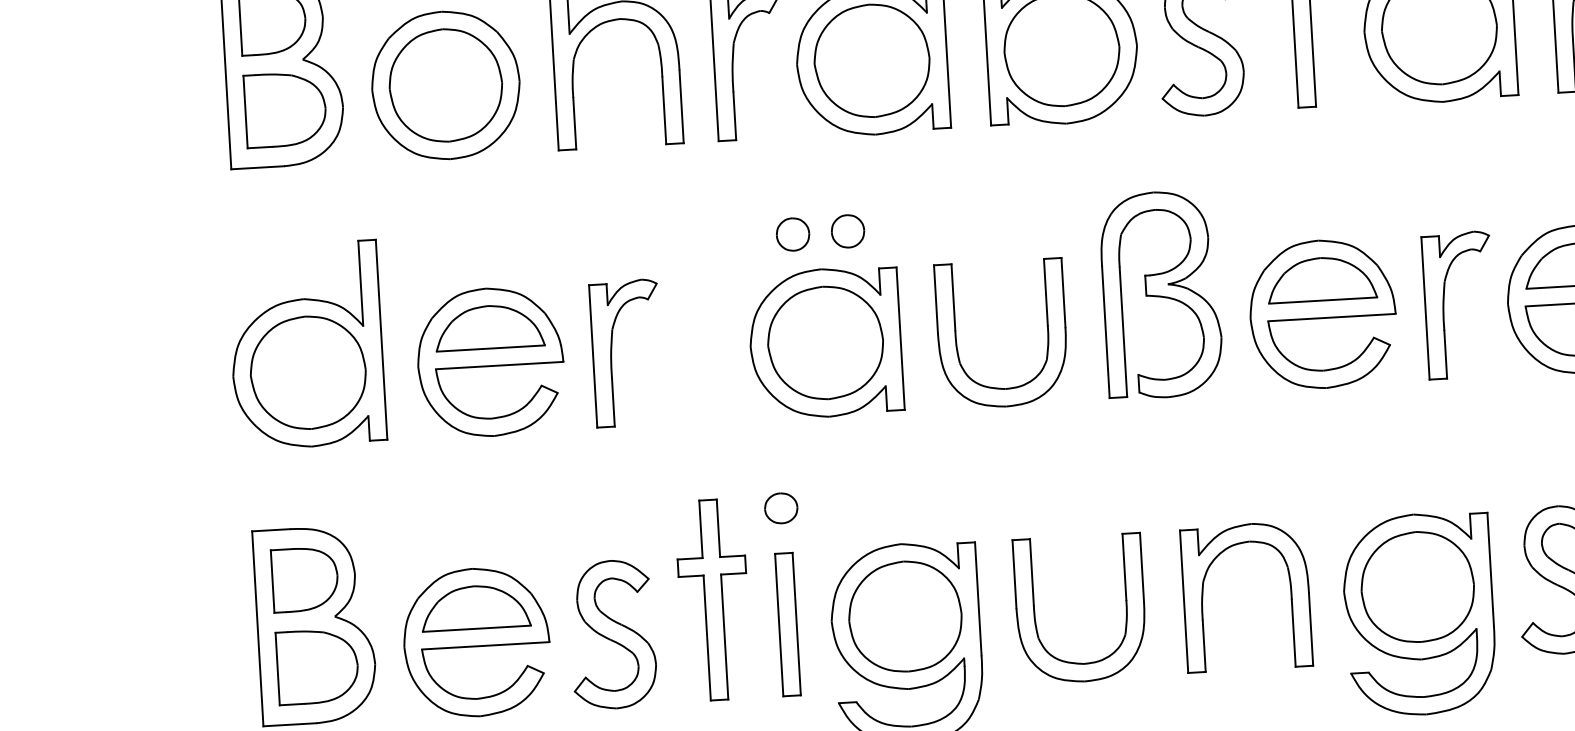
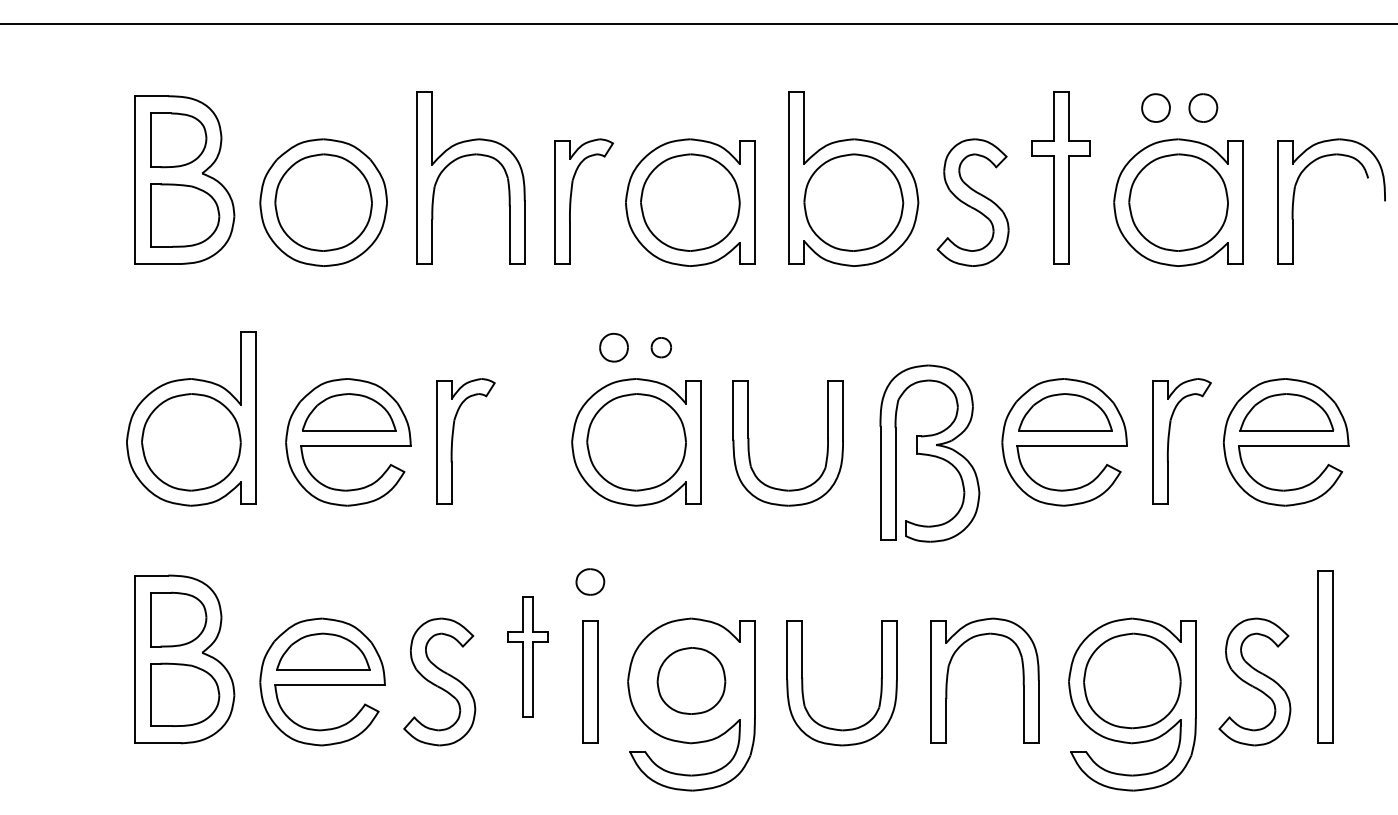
part: (848, 231) -> (661, 347), size x0.7
part: (1160, 294) -> (929, 453), moved
part: (713, 599) -> (527, 656), size x0.7
part: (905, 616) -> (691, 680), size x0.7

